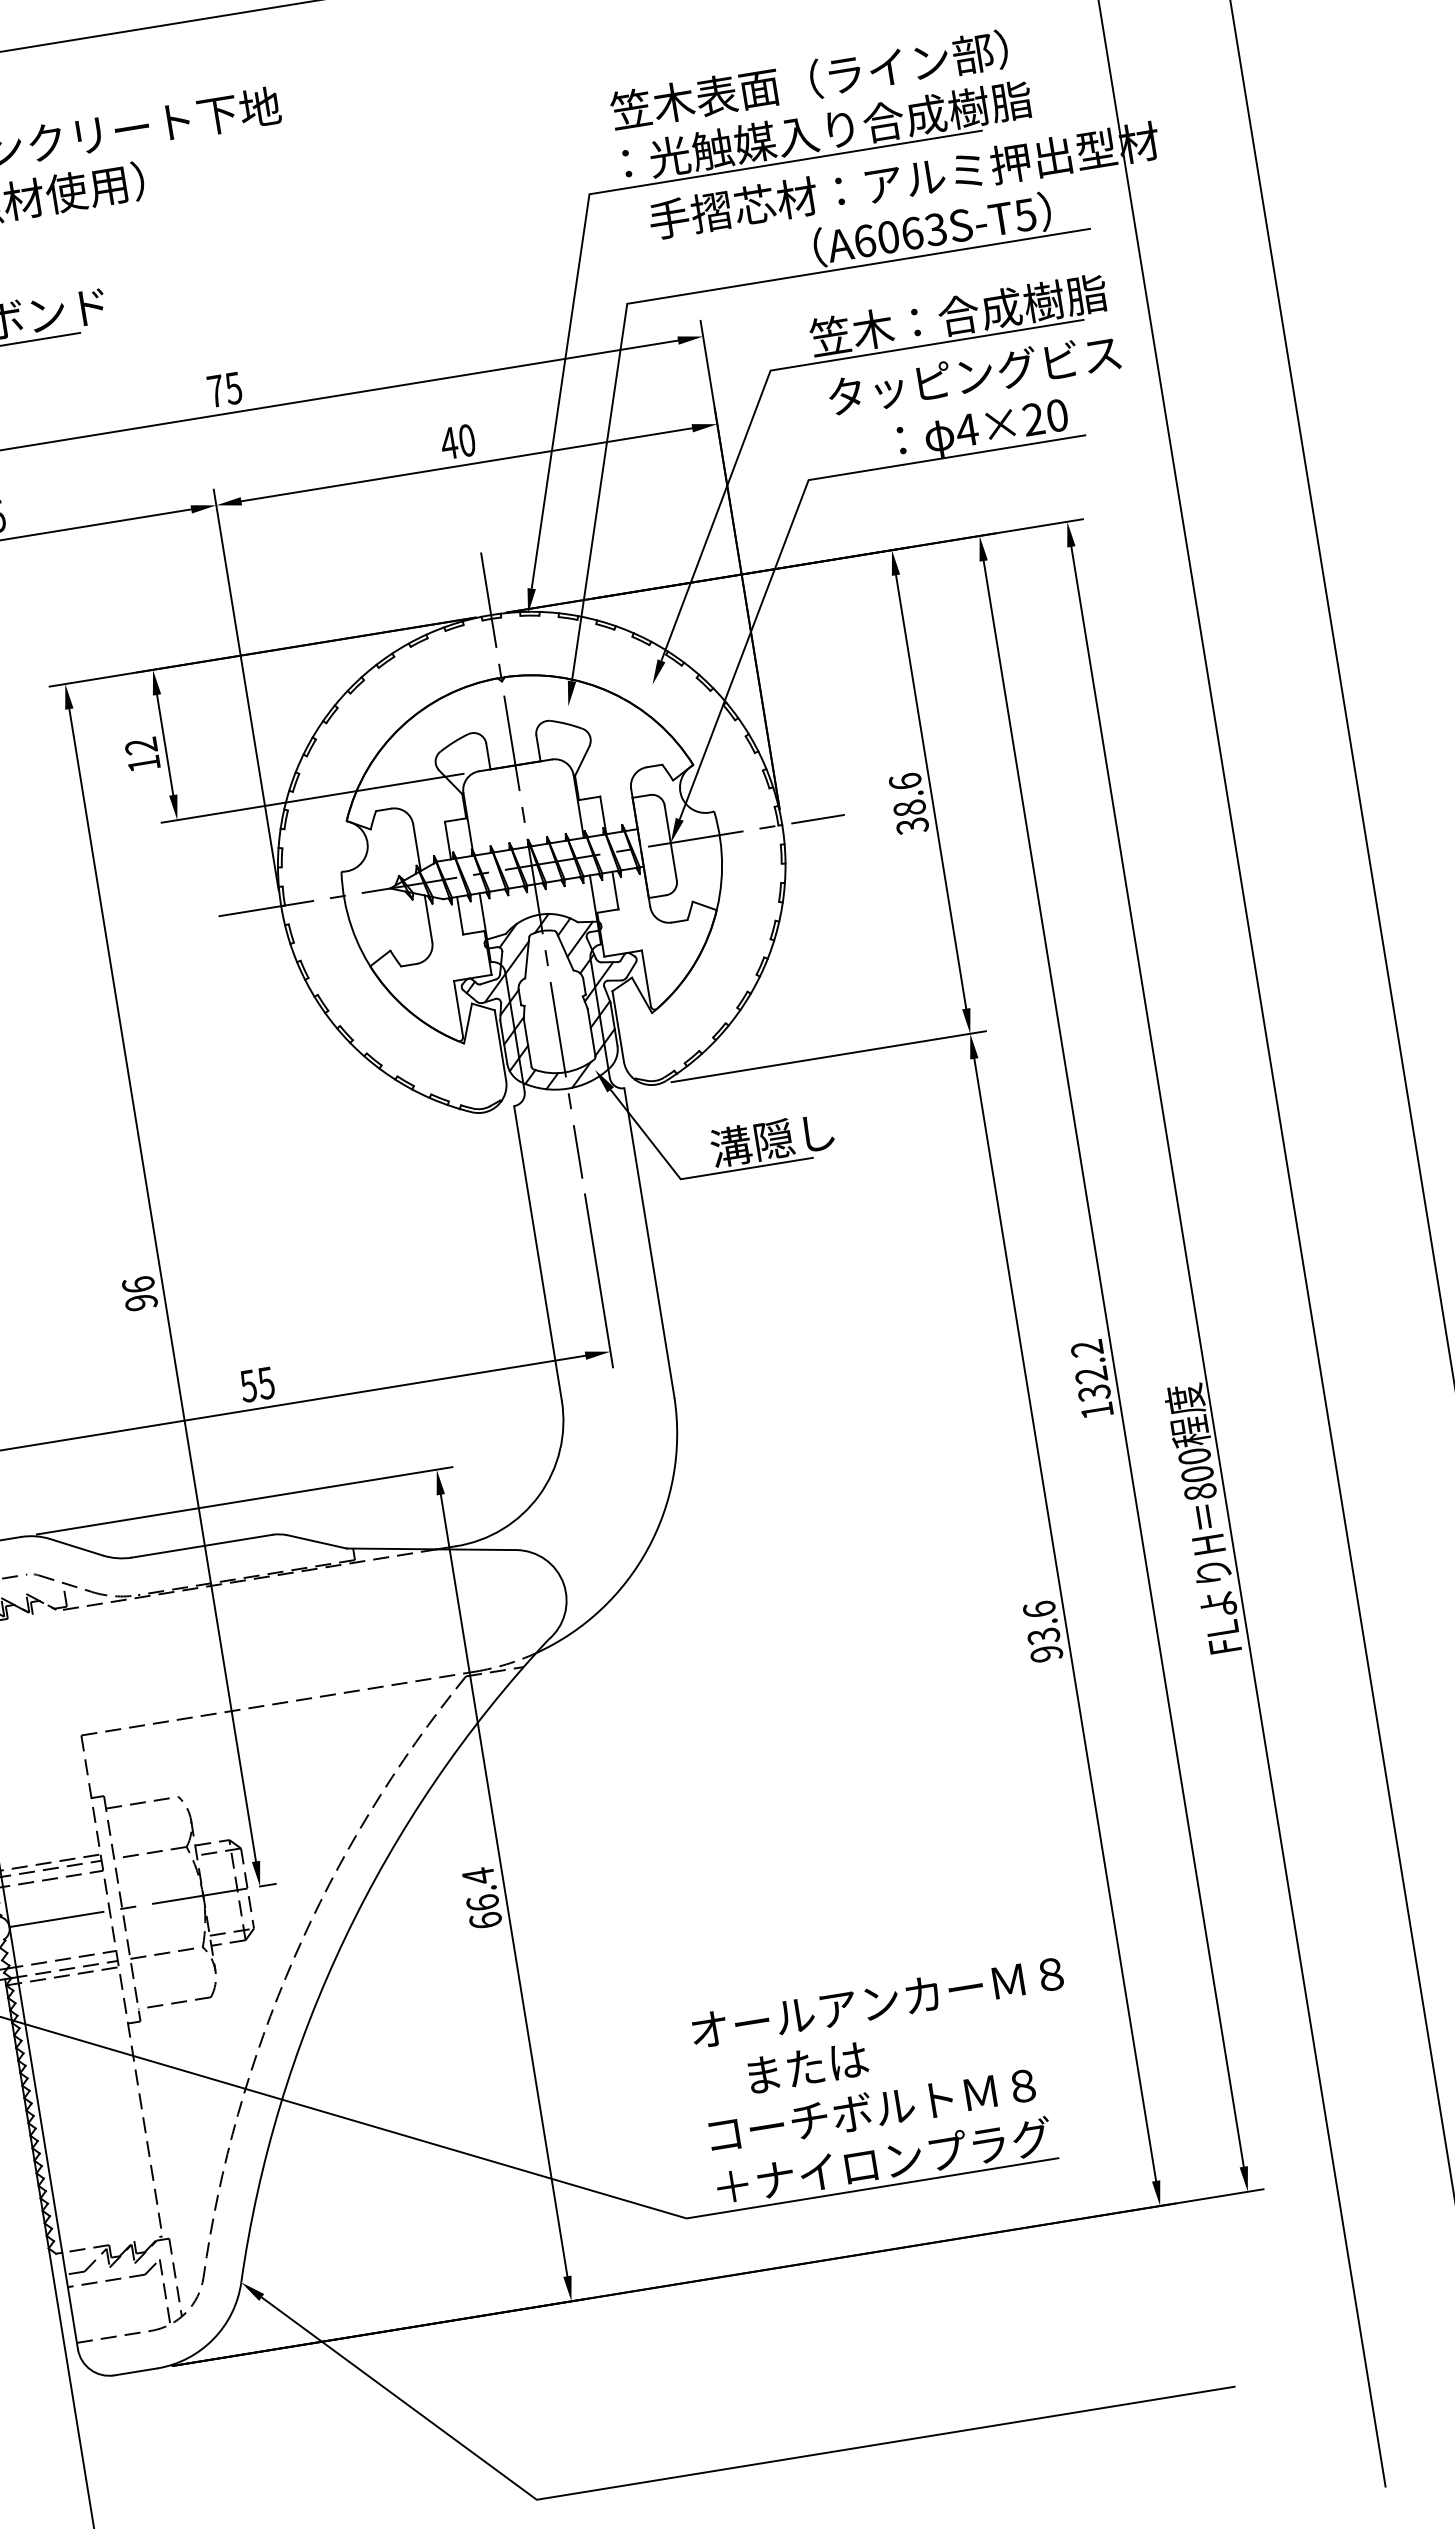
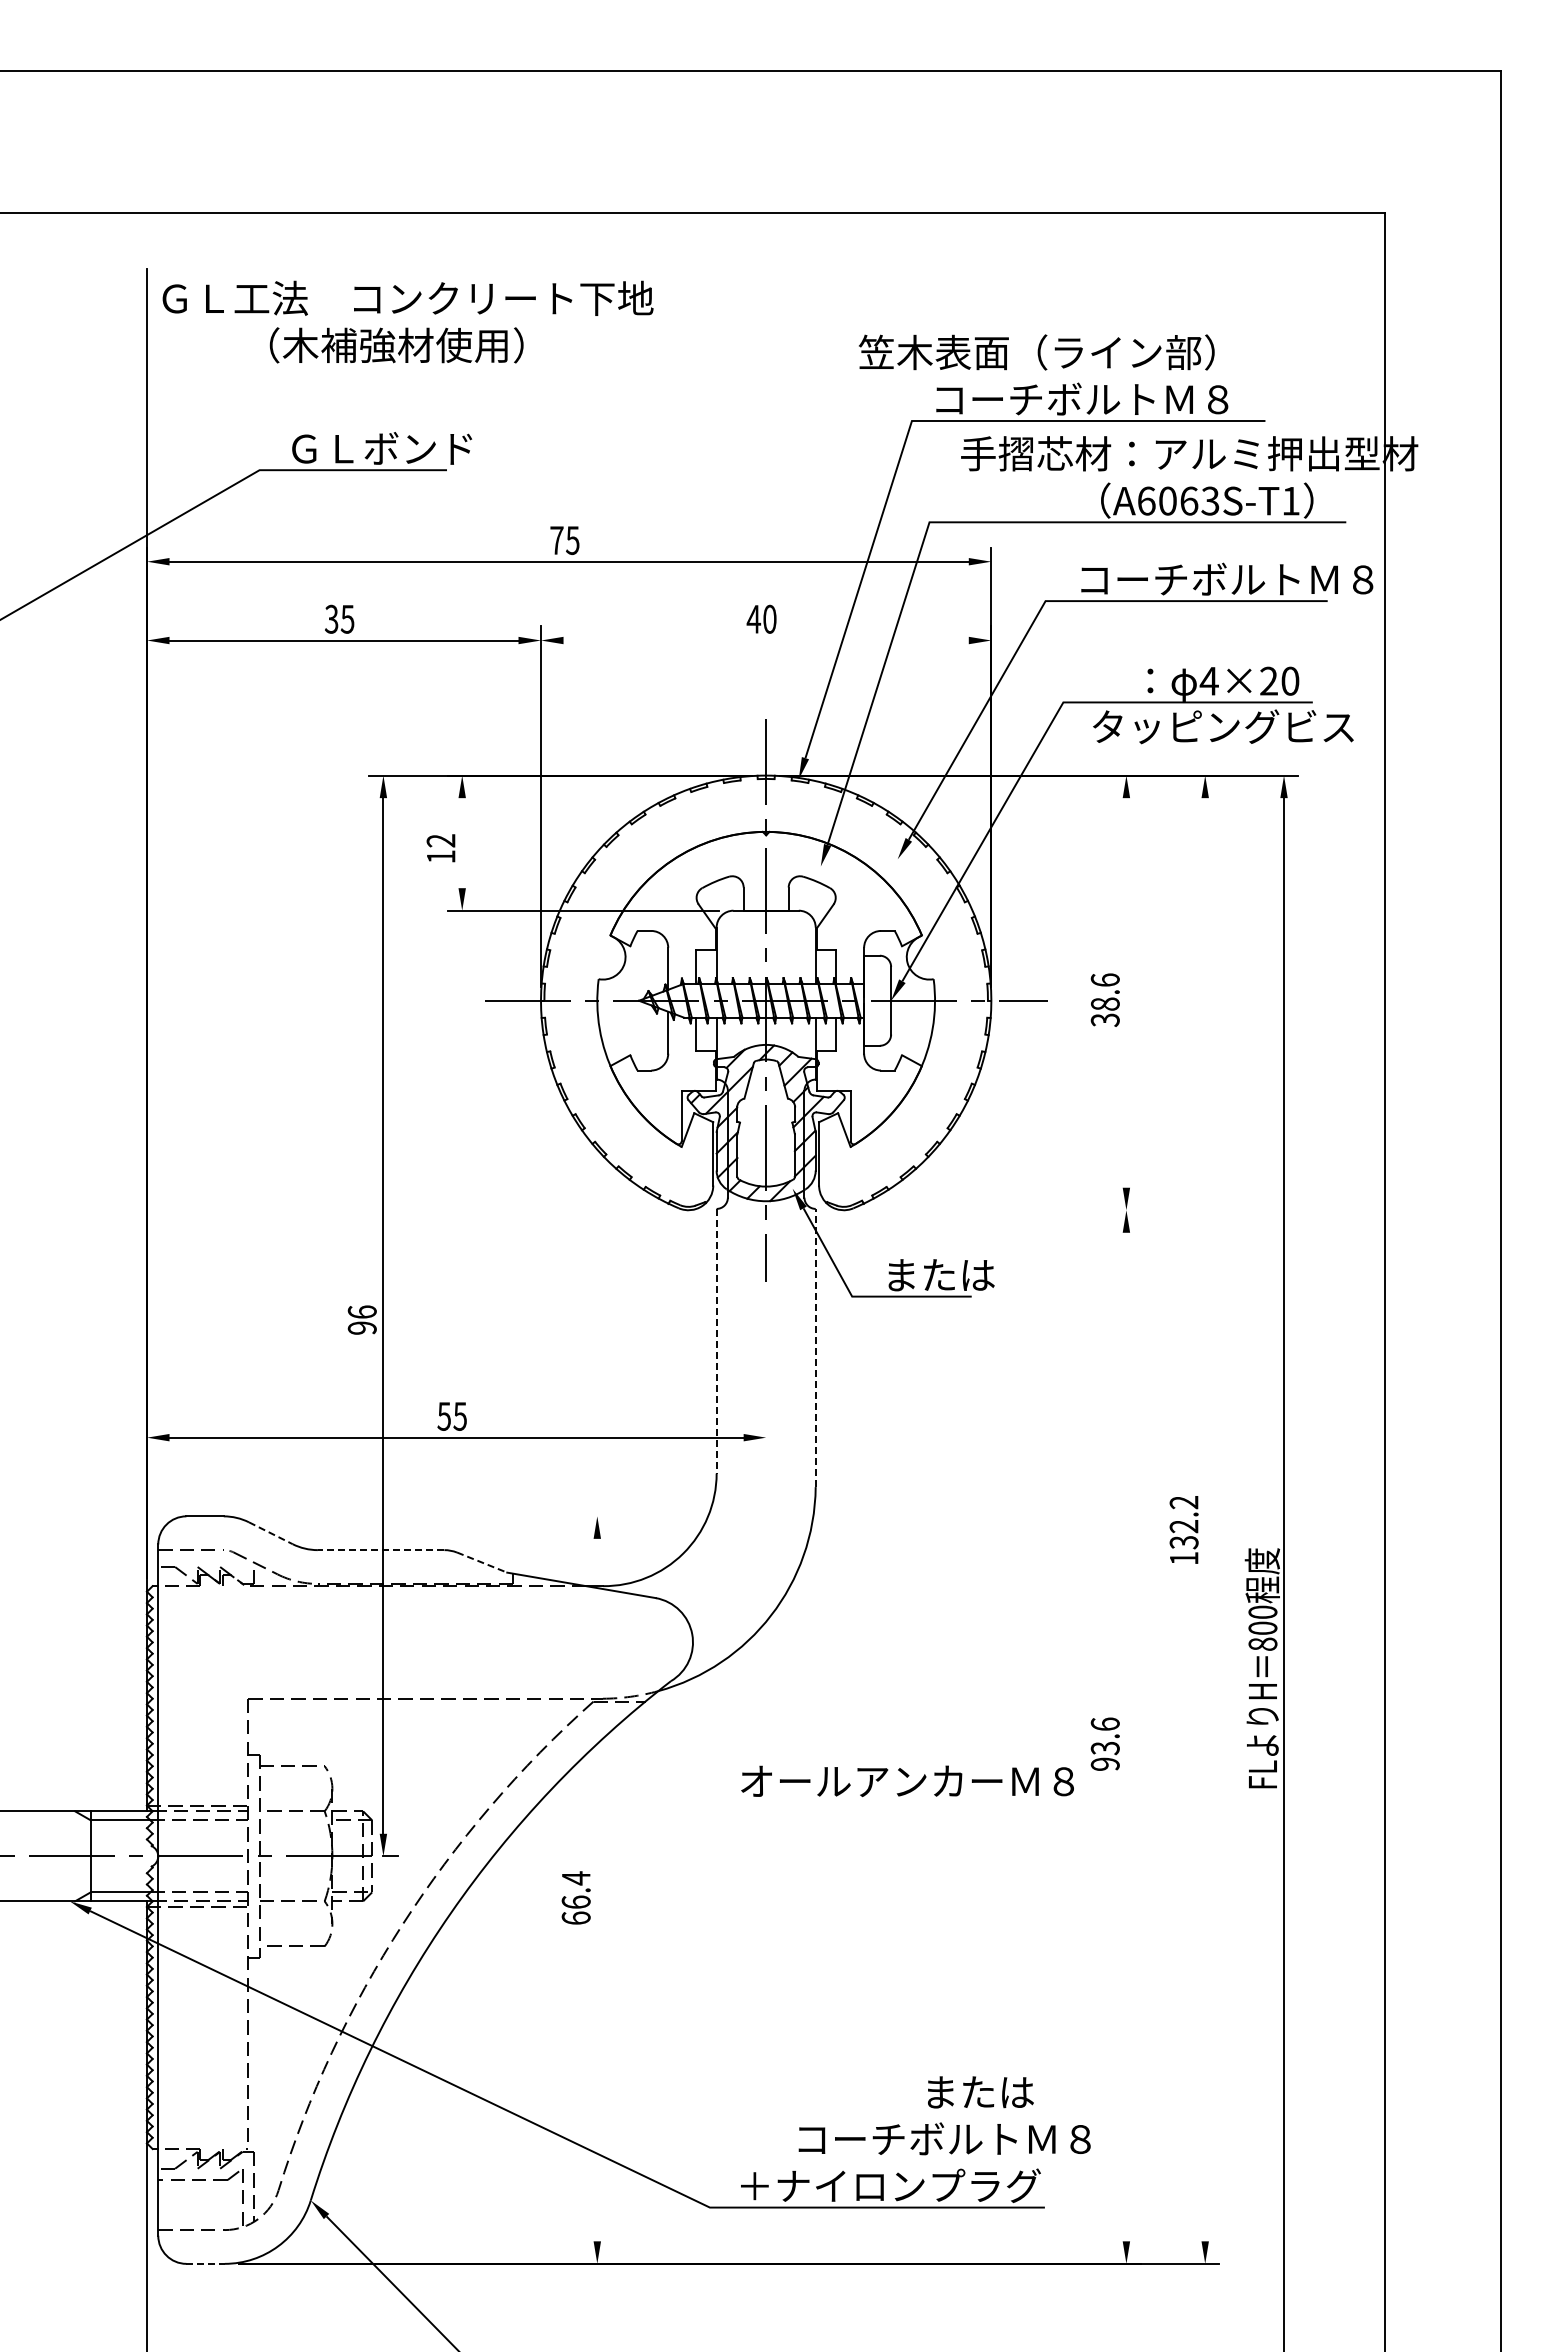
text: (809, 80) -> (1036, 352), moved
text: (821, 130) -> (1124, 398), ：光触媒入り合成樹脂 -> コーチボルトＭ８
text: (1025, 215) -> (1290, 501), A6063S-T5 -> A6063S-T1
text: (969, 313) -> (1227, 579), 笠木：合成樹脂 -> コーチボルトＭ８
text: (974, 374) -> (1223, 726), moved
line: (466, 464) -> (765, 640), removed
line: (165, 745) -> (462, 843), removed
line: (931, 791) -> (1126, 992), removed
line: (828, 1057) -> (998, 1210), removed
text: (772, 1139) -> (938, 1274), 溝隠し -> または
line: (649, 1242) -> (815, 1347), solid -> dashed
line: (537, 1253) -> (716, 1341), solid -> dashed
line: (599, 1280) -> (766, 1373), removed
line: (1114, 1363) -> (1205, 1519), removed
line: (244, 1500) -> (424, 1516), removed
line: (317, 1541) -> (482, 1562), solid -> dashed
line: (201, 1546) -> (380, 1550), solid -> dashed
line: (77, 1547) -> (271, 1533), solid -> dashed
line: (1065, 1619) -> (1126, 1736), removed
line: (504, 1884) -> (597, 1889), removed
text: (877, 2002) -> (907, 1781), moved
text: (807, 2067) -> (980, 2092), moved
text: (871, 2109) -> (944, 2138), moved
line: (136, 2371) -> (206, 2263), solid -> dashed

